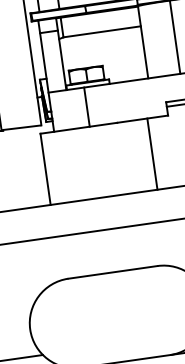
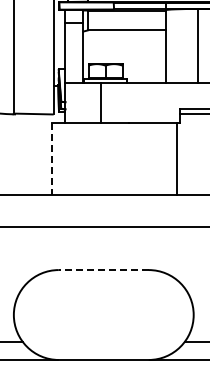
line: (152, 154) -> (176, 158), moved
line: (45, 169) -> (51, 158), solid -> dashed
line: (112, 272) -> (103, 270), solid -> dashed

